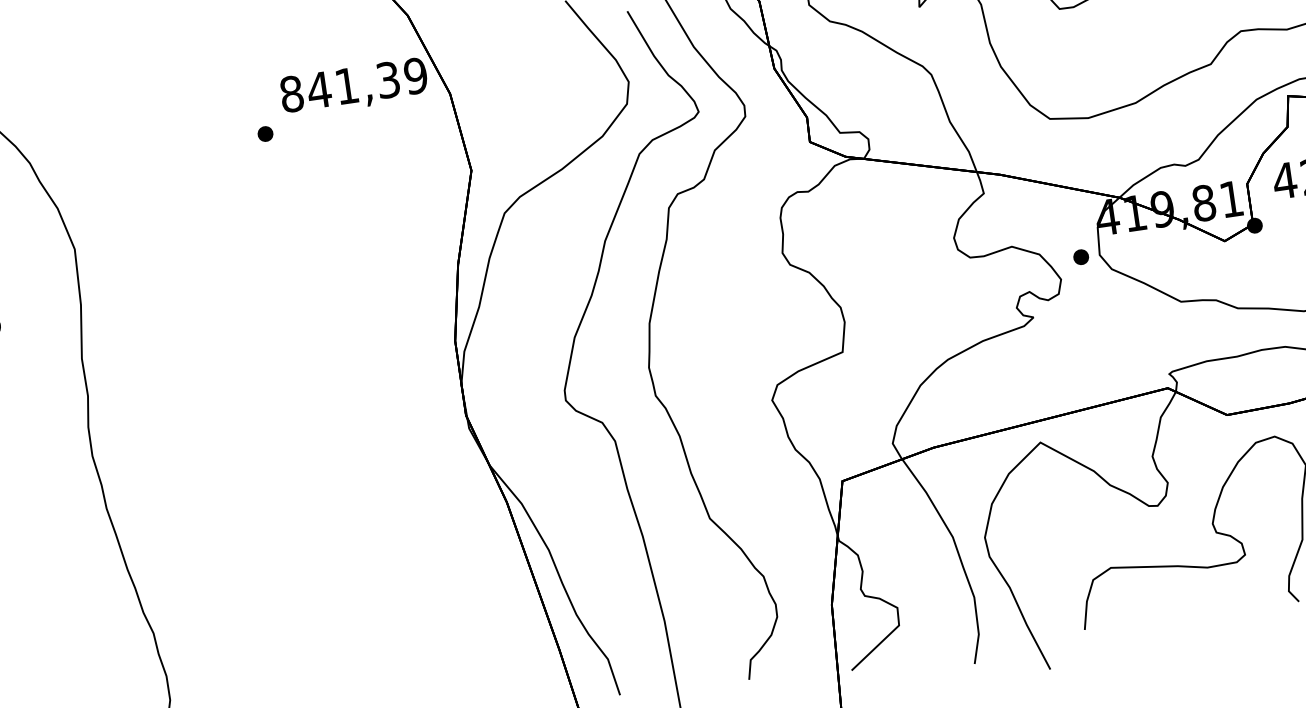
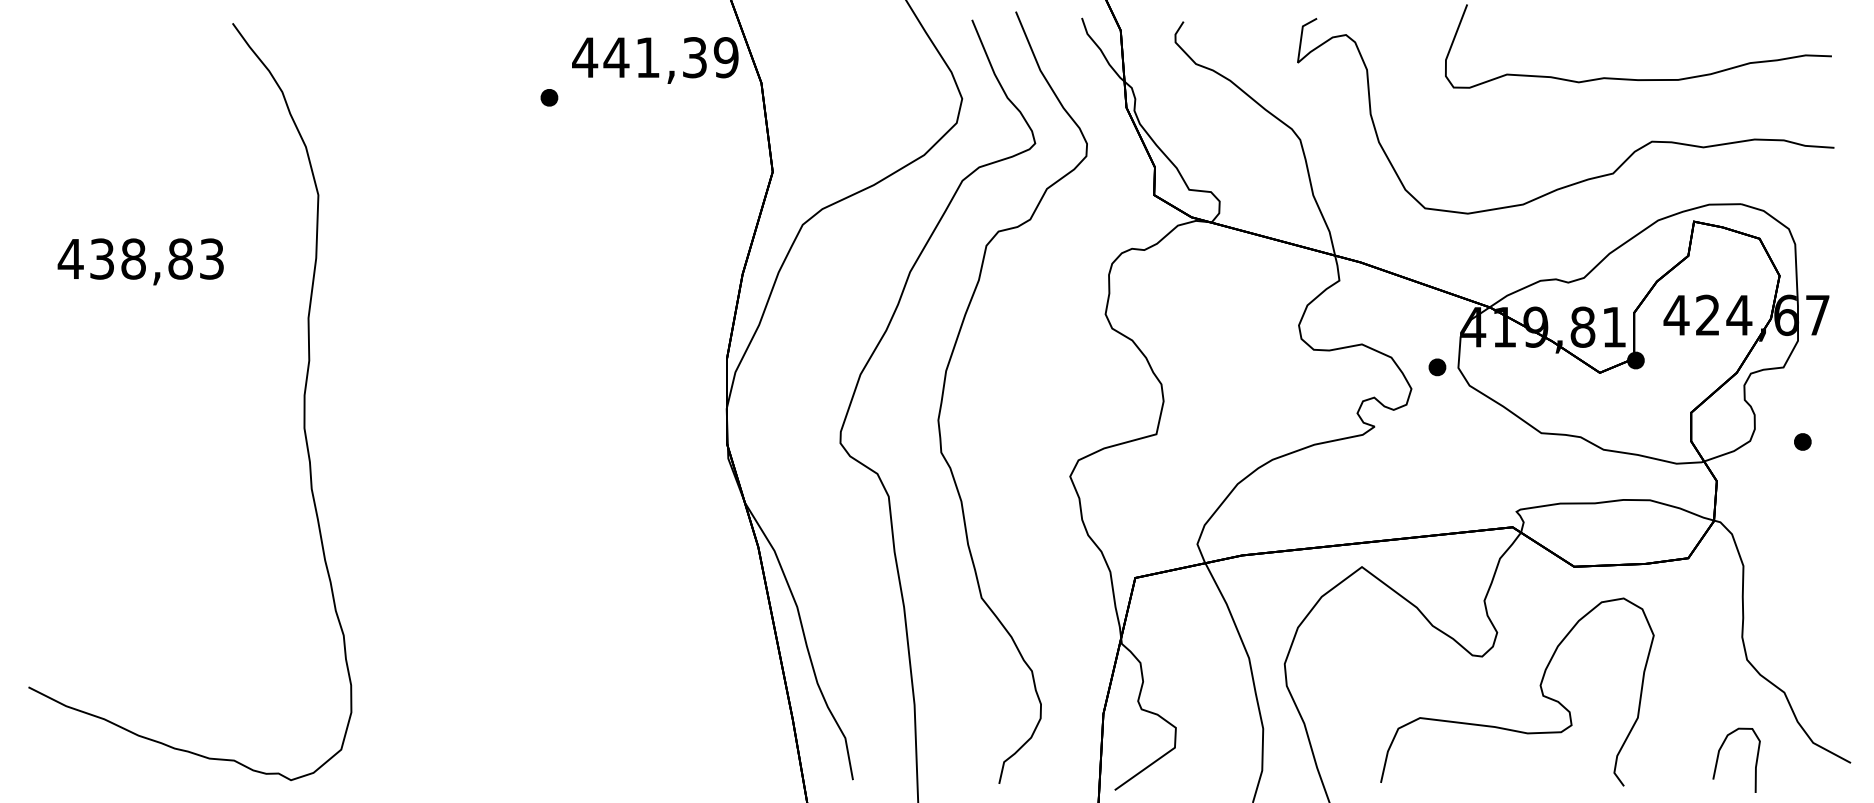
text: (292, 93) -> (585, 57), 841,39 -> 441,39

